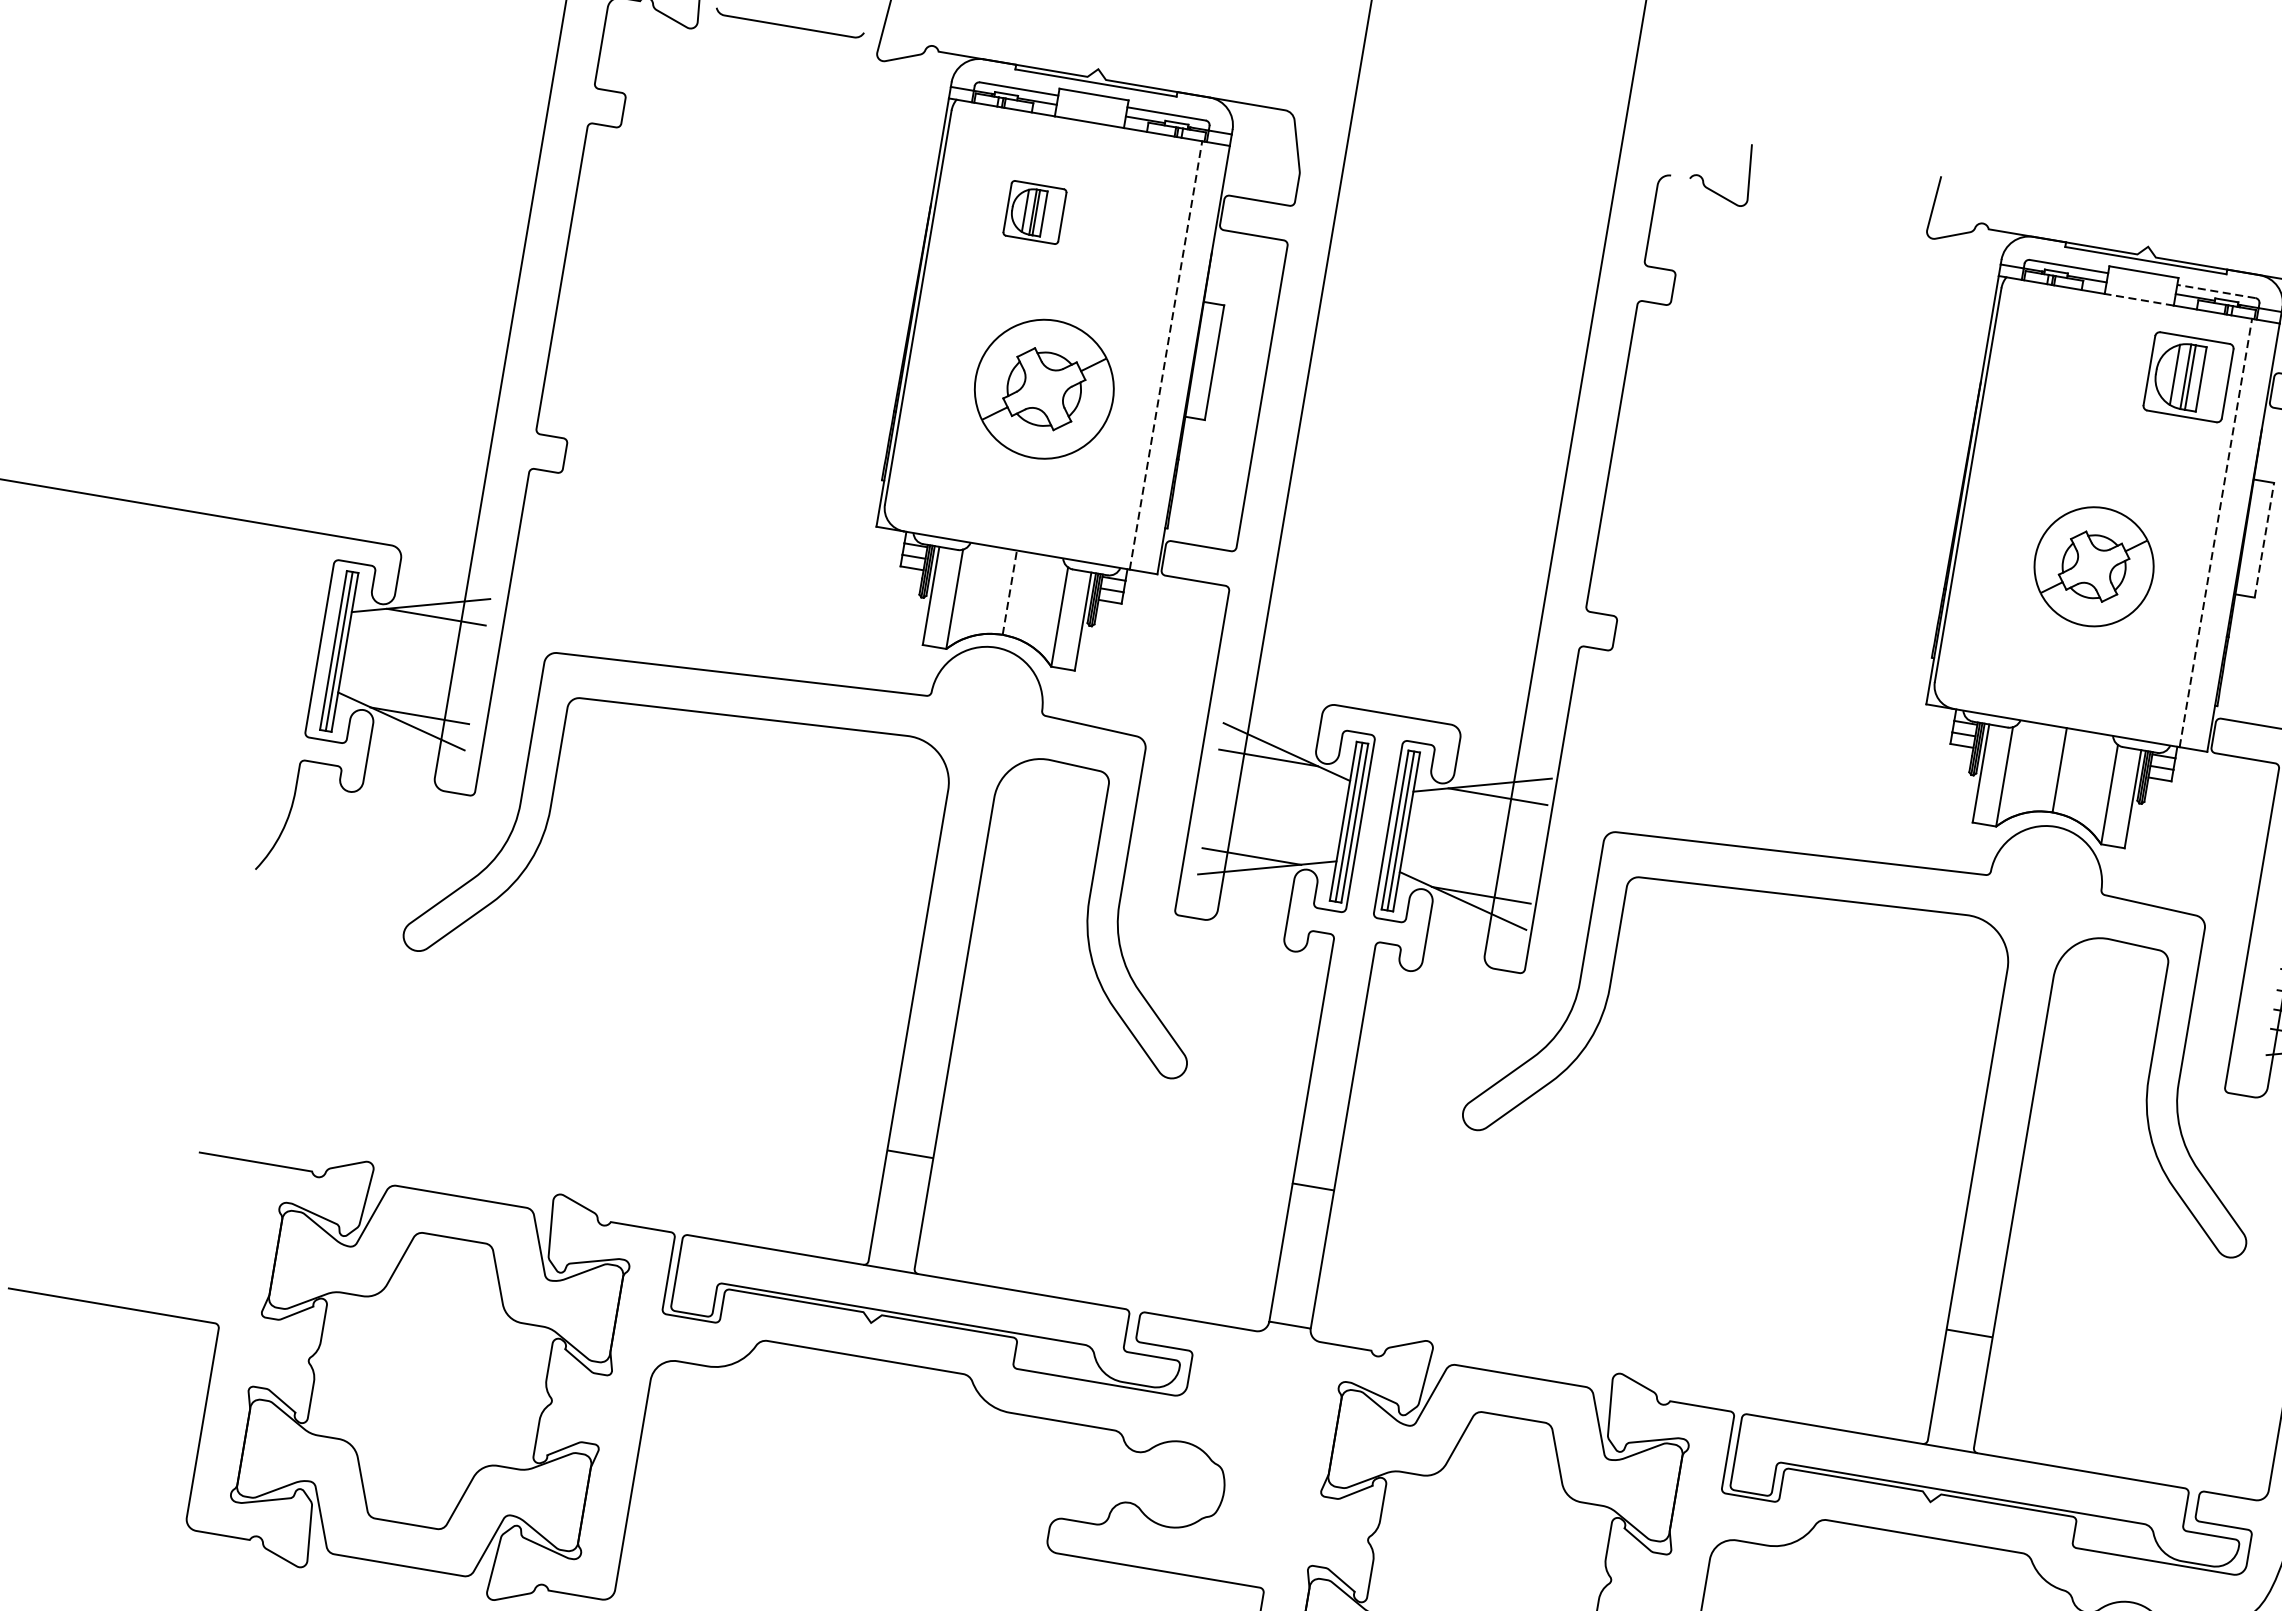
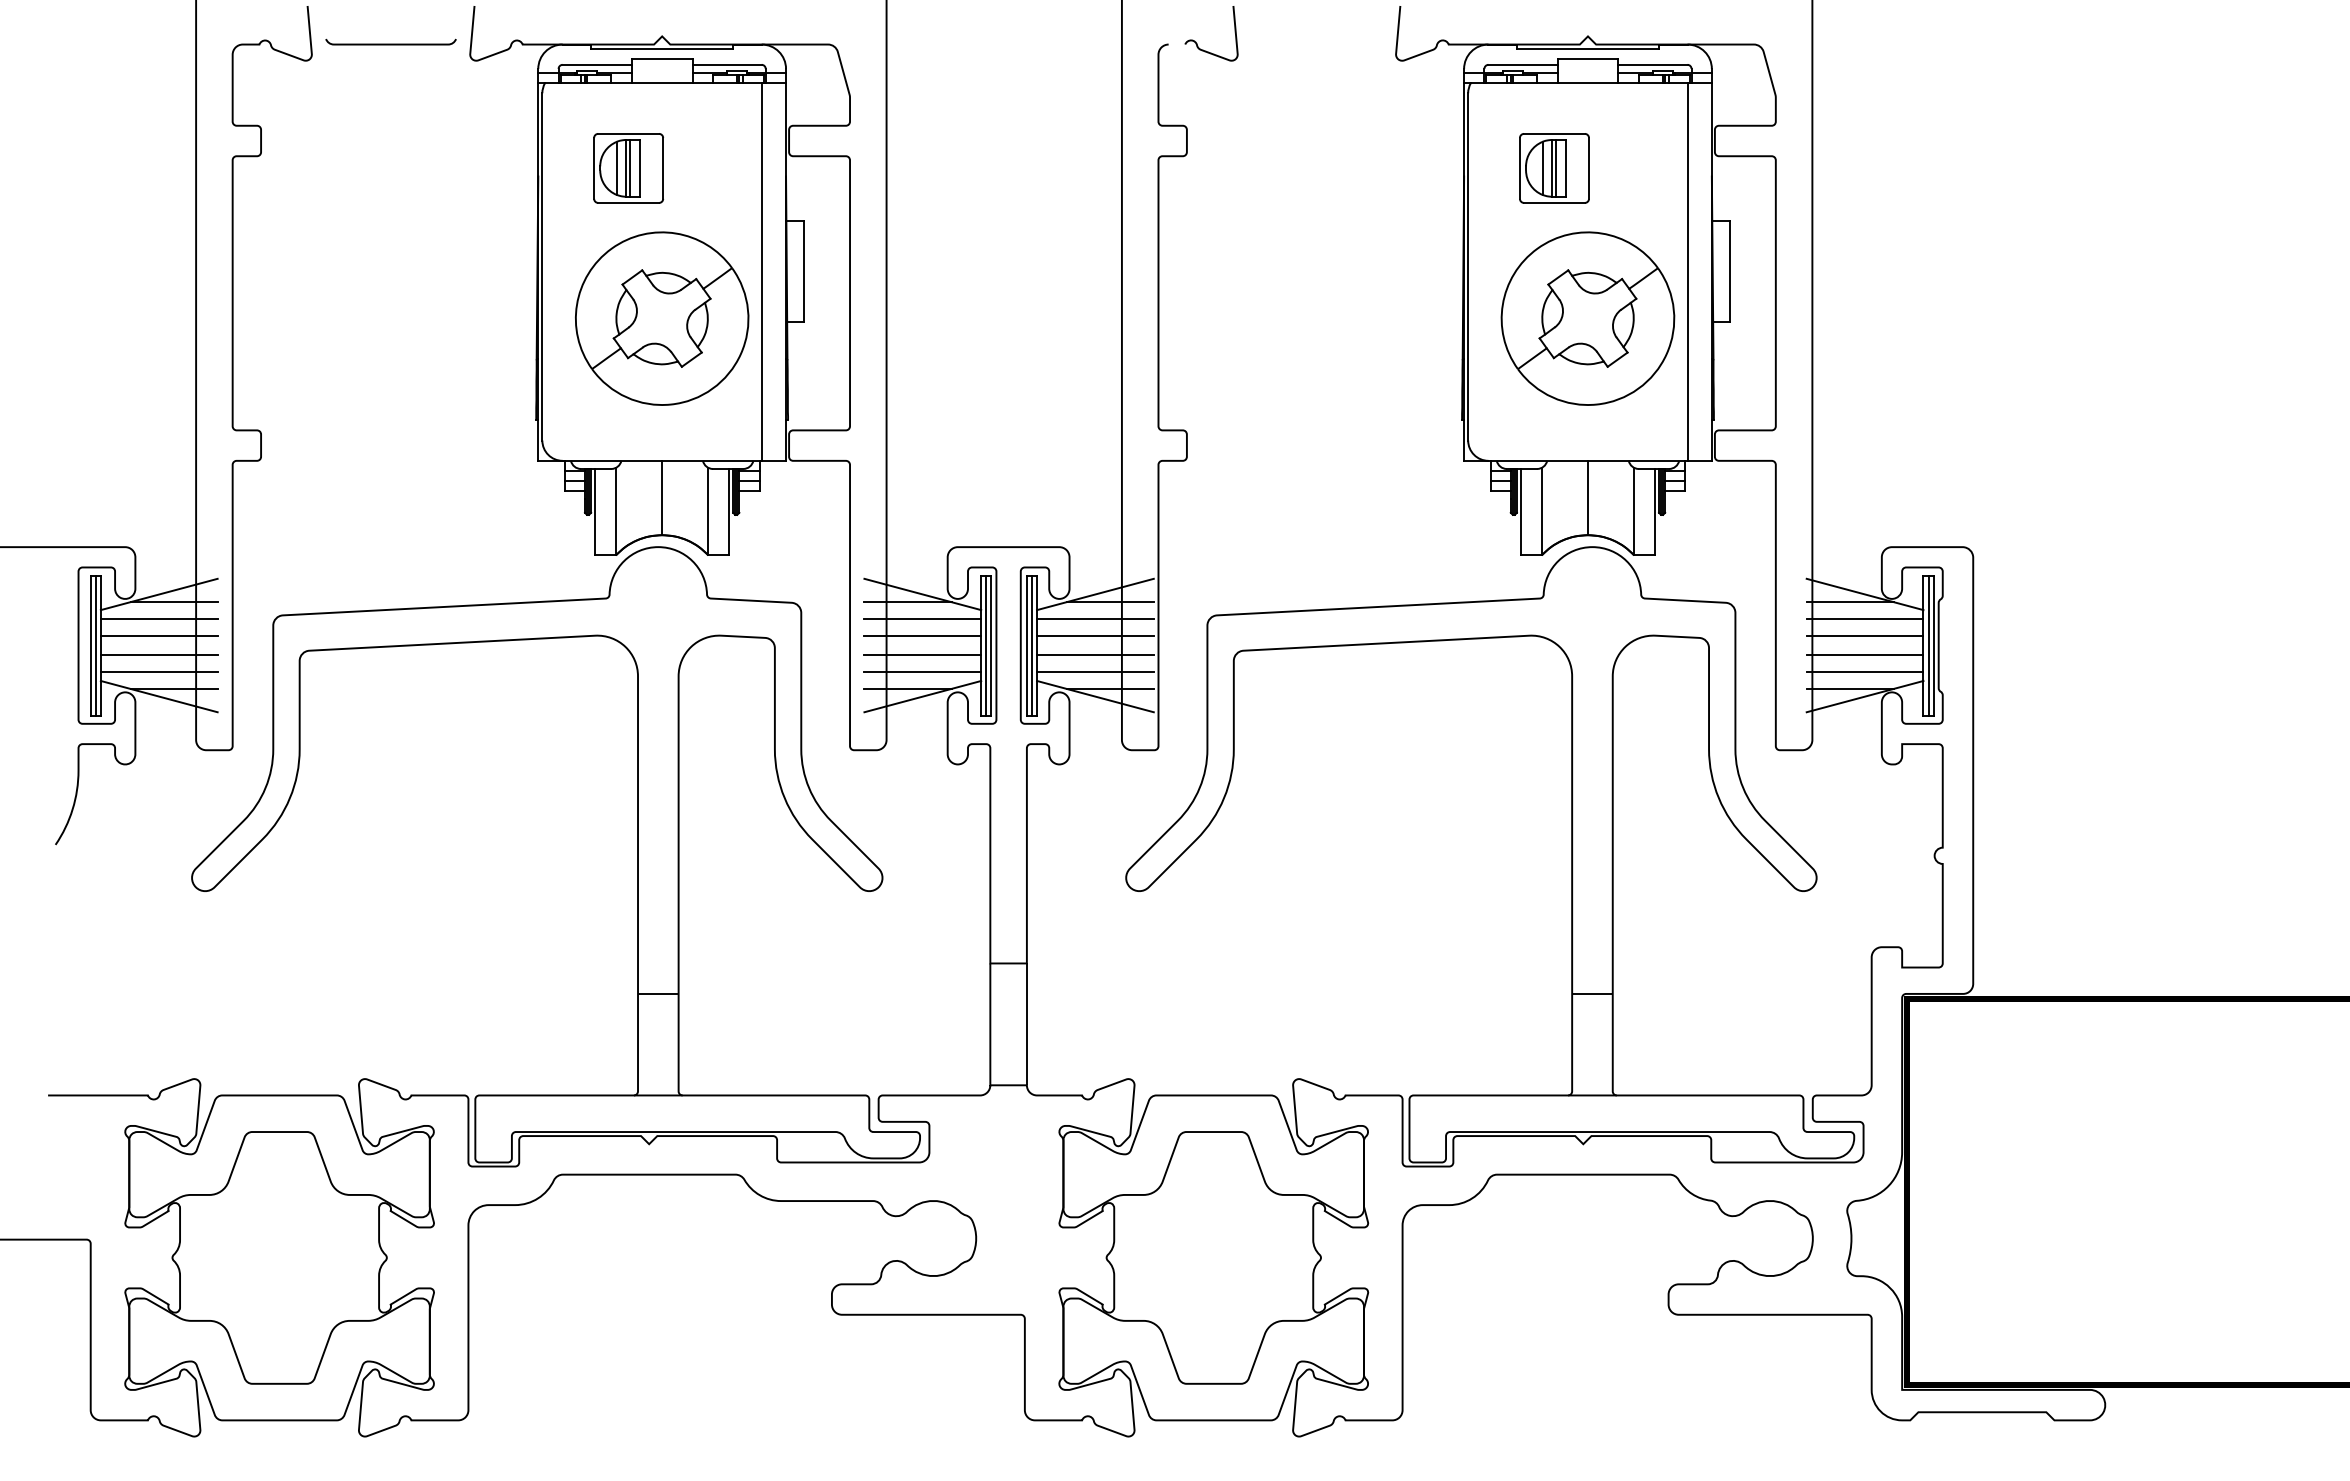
part: (1034, 212) -> (628, 168), size x1.43
line: (2215, 291) -> (1652, 64), dashed -> solid
line: (2138, 300) -> (1587, 83), dashed -> solid
line: (1165, 354) -> (761, 271), dashed -> solid
part: (2188, 377) -> (1554, 168), moved
part: (1044, 389) -> (662, 318), size x1.43
line: (2215, 532) -> (1687, 271), dashed -> solid
line: (2264, 540) -> (1730, 271), dashed -> solid
part: (2093, 566) -> (1587, 318), size x1.67
line: (1010, 592) -> (662, 497), dashed -> solid
line: (415, 633) -> (158, 619), added
line: (412, 653) -> (158, 636), added
line: (408, 673) -> (158, 654), added
line: (405, 693) -> (158, 672), added
line: (1281, 780) -> (922, 619), added
line: (1278, 799) -> (922, 636), added
line: (1477, 813) -> (1095, 619), added
line: (1275, 820) -> (922, 654), added
line: (1474, 832) -> (1095, 636), added
line: (1271, 840) -> (922, 672), added
line: (1471, 853) -> (1095, 654), added
line: (1467, 873) -> (1095, 672), added

